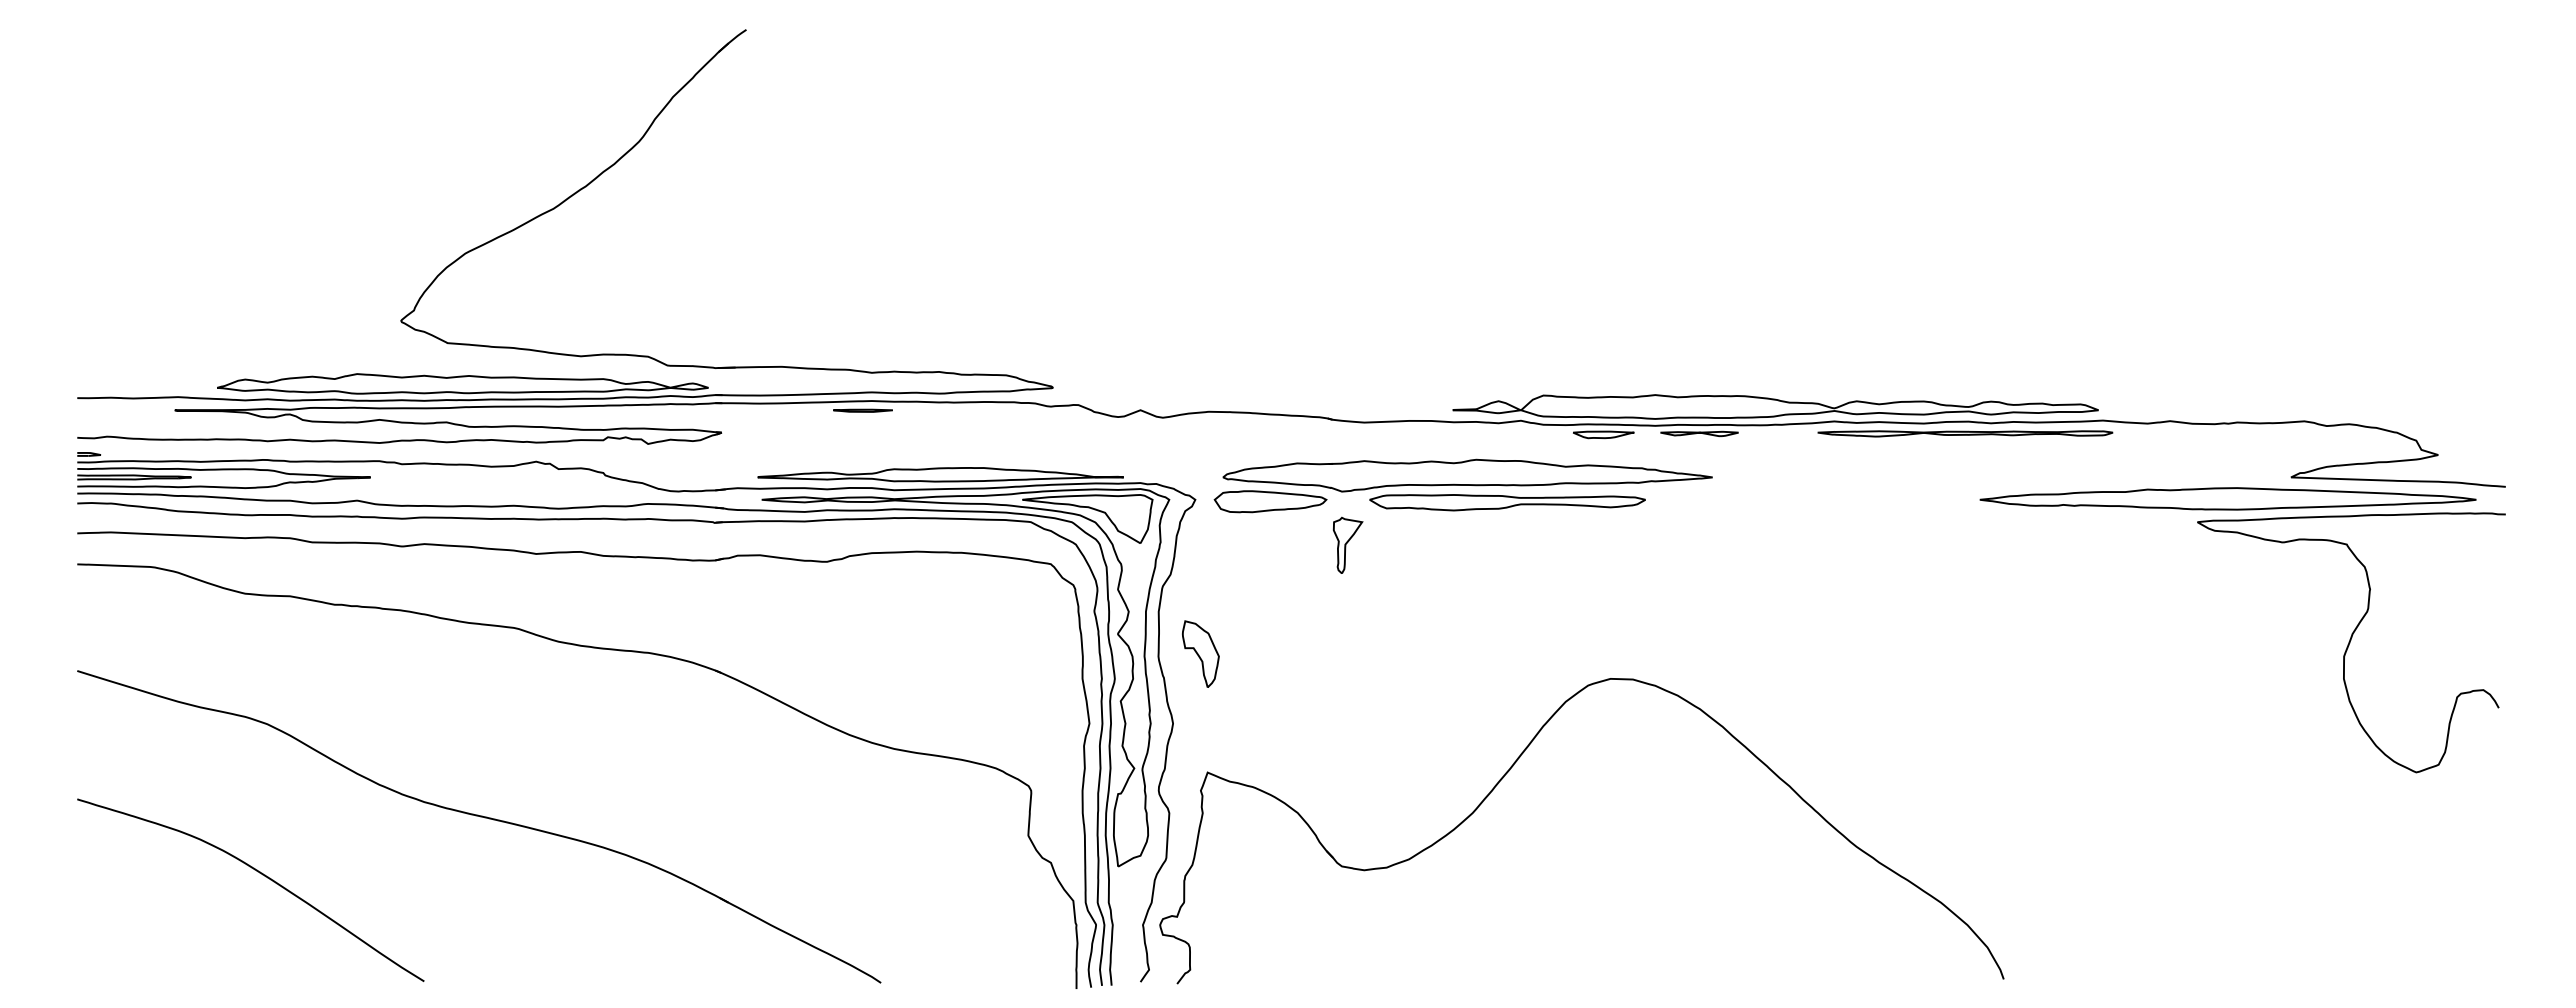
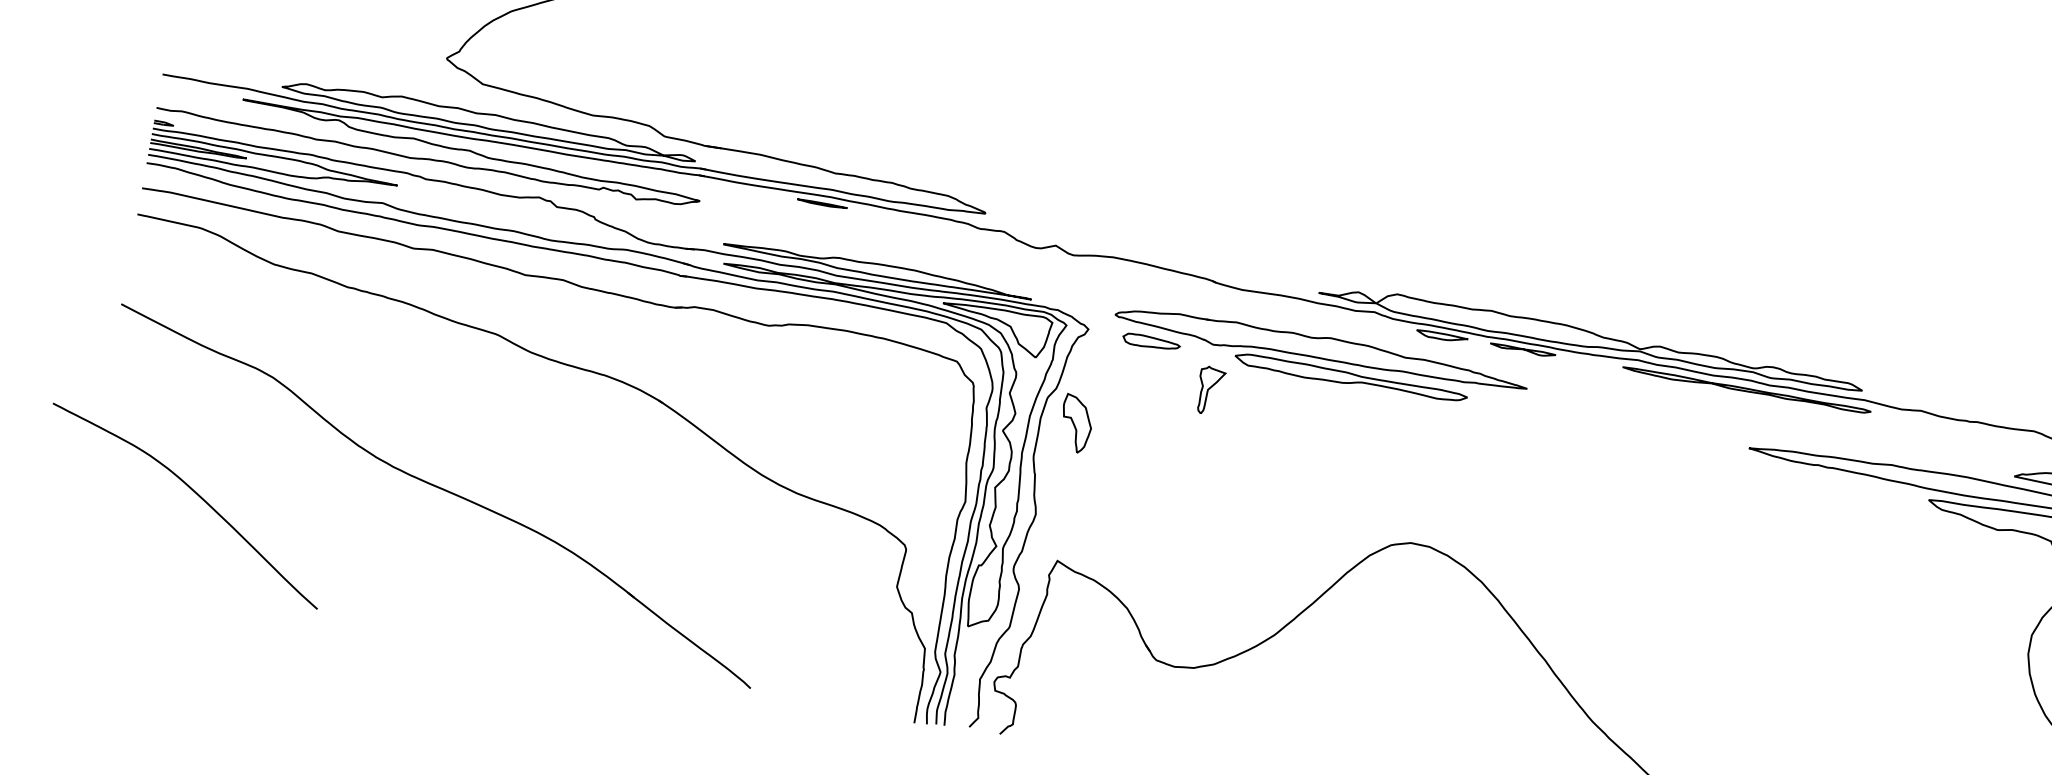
part: (1270, 501) -> (1151, 342), size x0.6
part: (1200, 653) -> (1076, 423), moved
curve: (259, 873) -> (195, 493), moved

